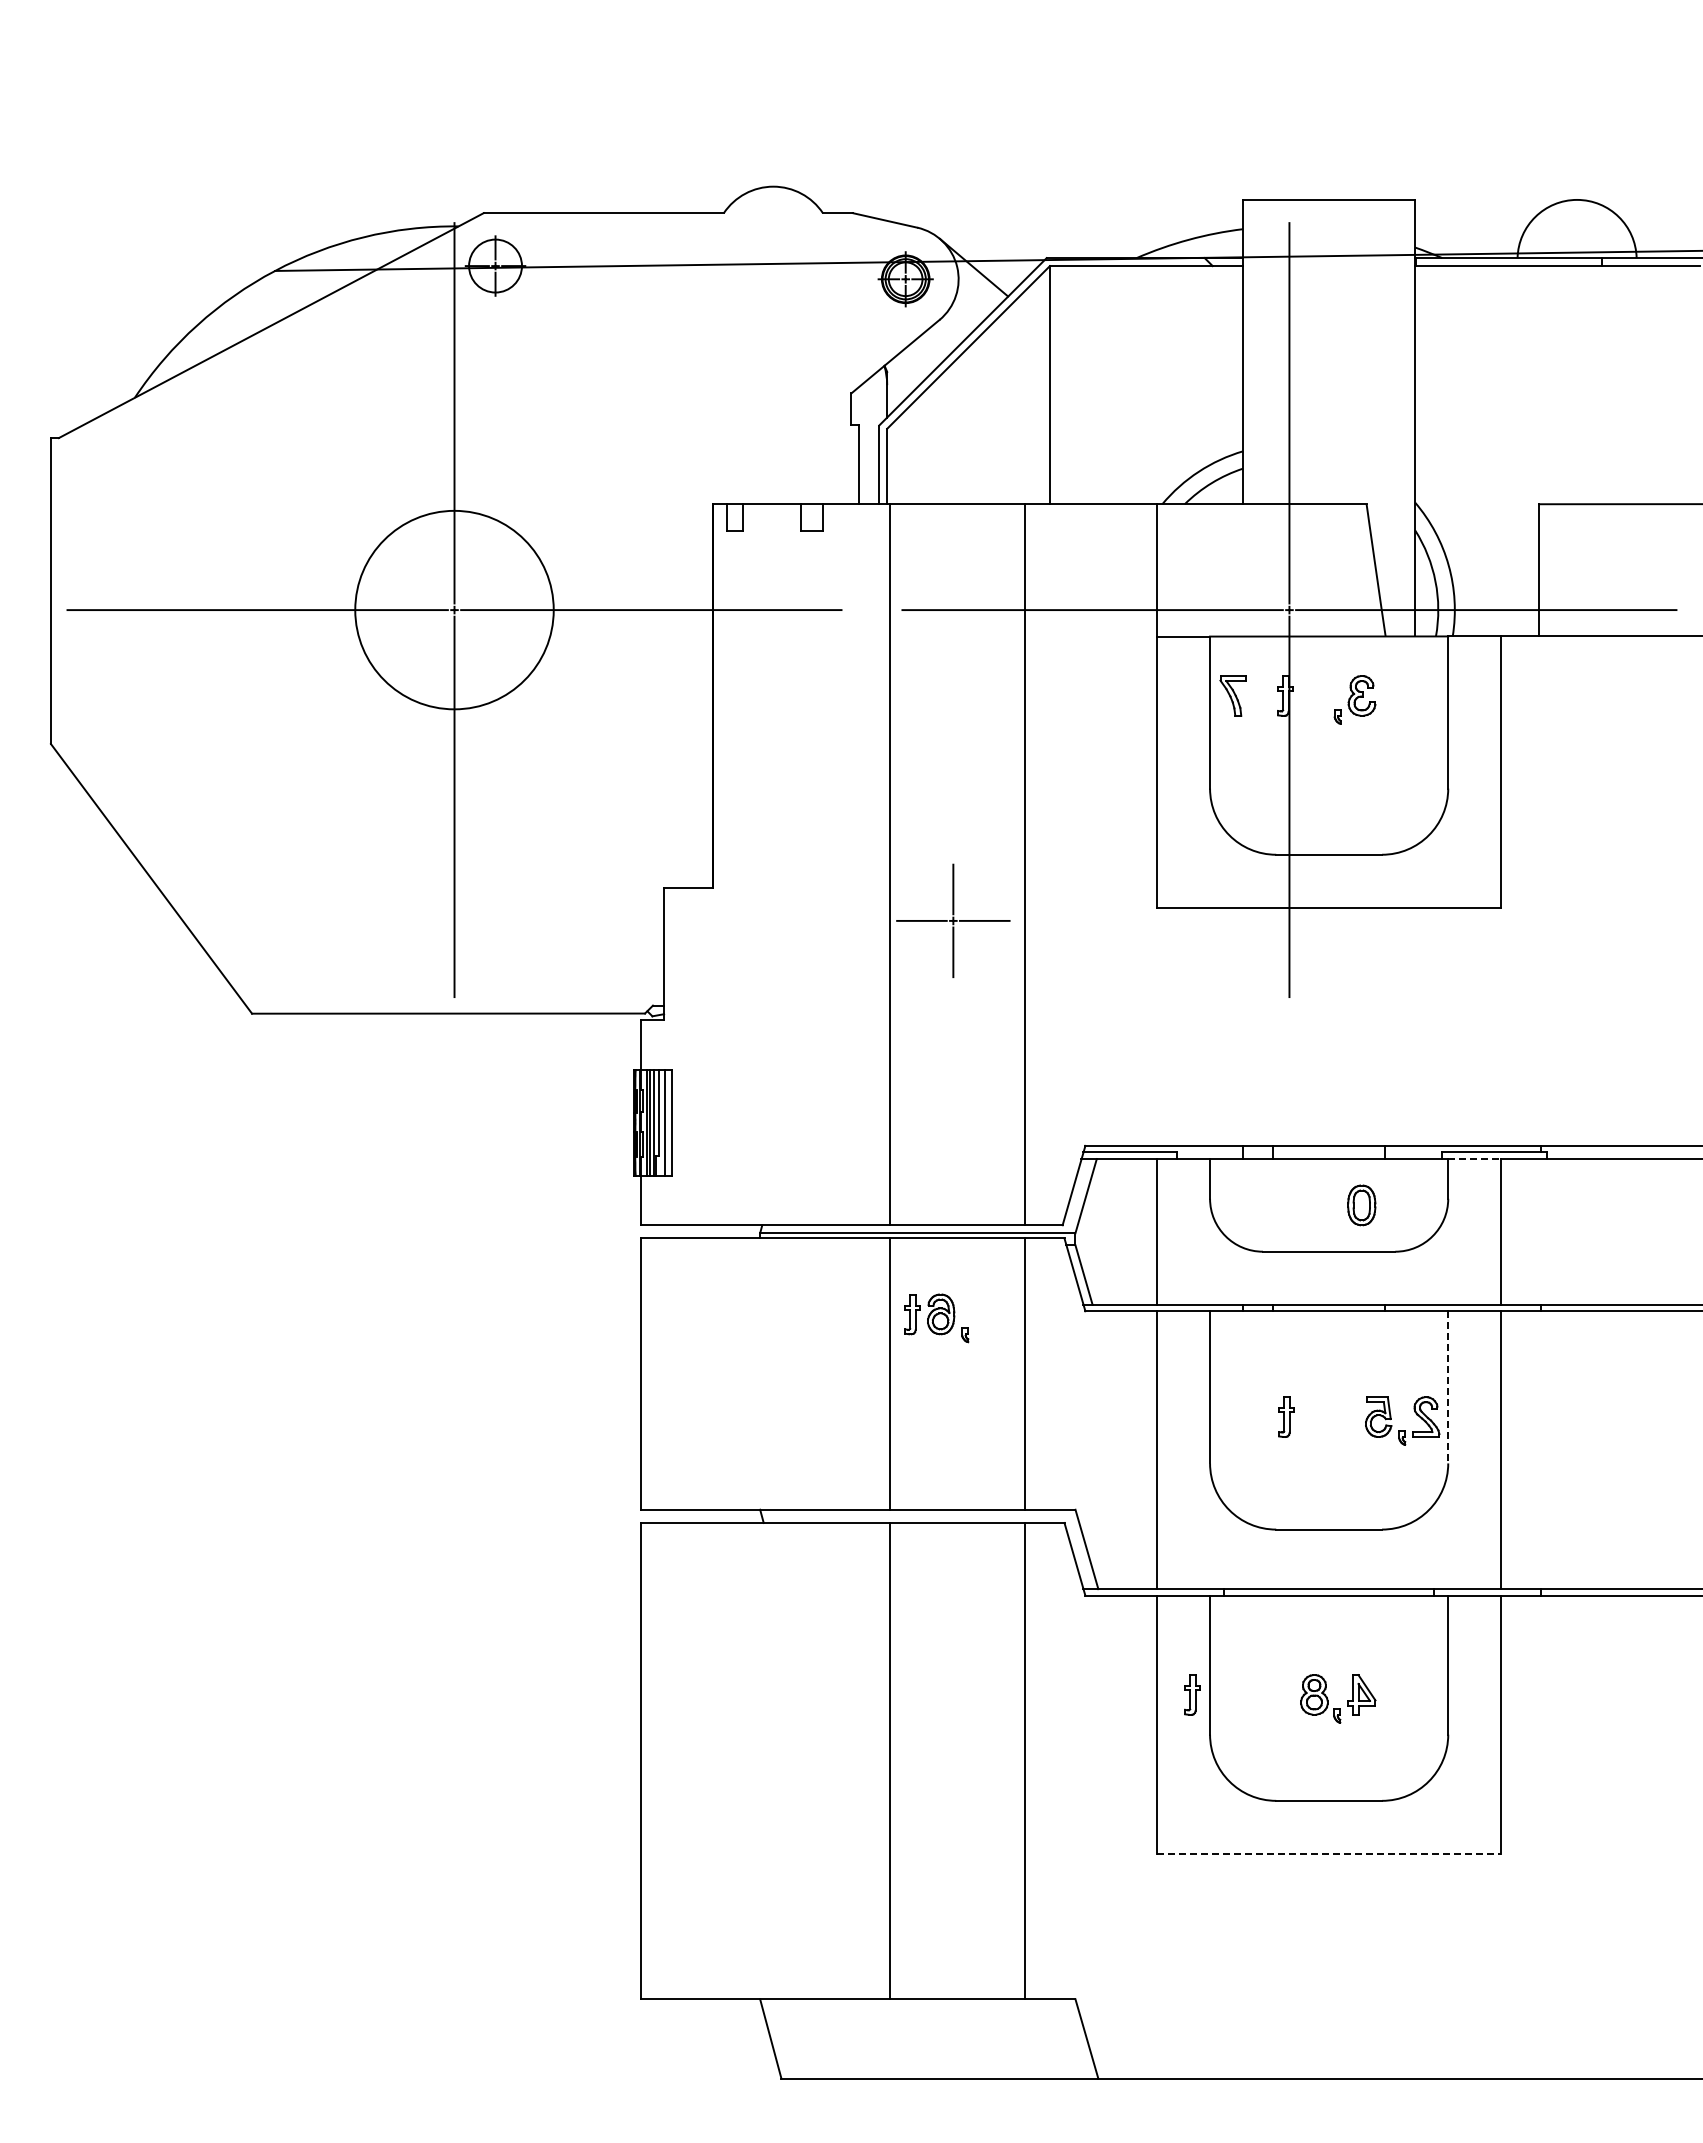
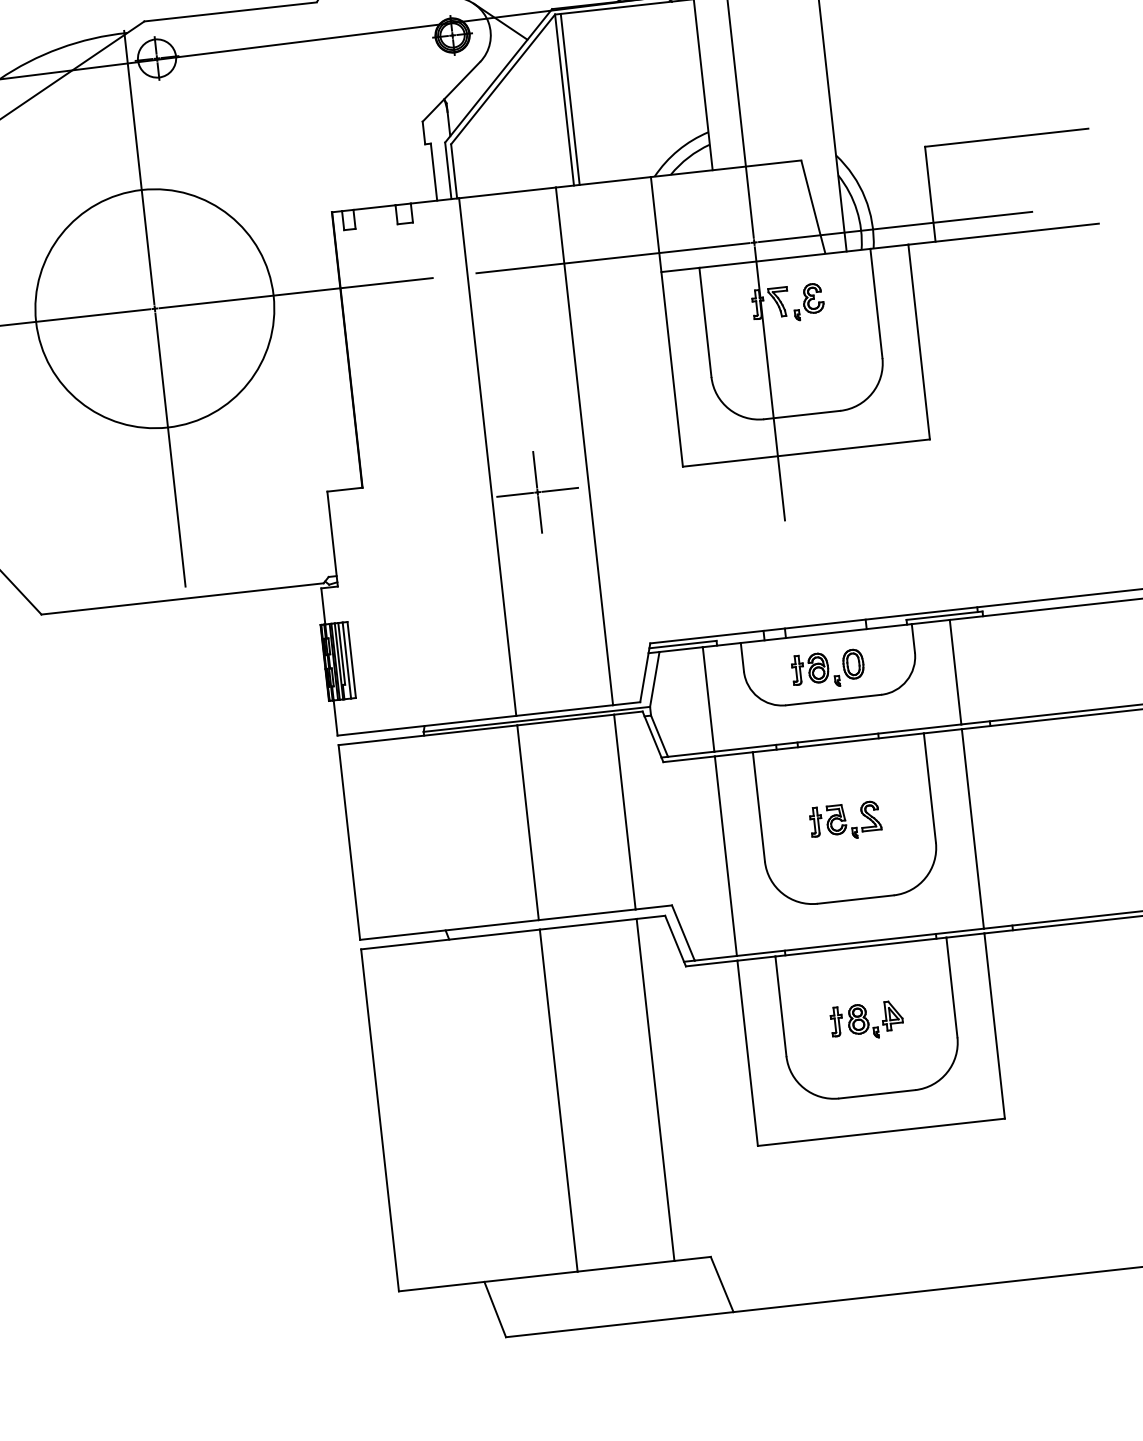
line: (1057, 385) -> (569, 99), added
circle: (454, 609) -> (154, 308), size x1.67
part: (1232, 695) -> (778, 301), moved
line: (1475, 1159) -> (931, 622), dashed -> solid
part: (936, 1318) -> (815, 671), moved
line: (1448, 1387) -> (930, 788), dashed -> solid
part: (1402, 1430) -> (854, 827), moved
part: (1192, 1694) -> (836, 1021), moved
line: (1329, 1853) -> (881, 1132), dashed -> solid

